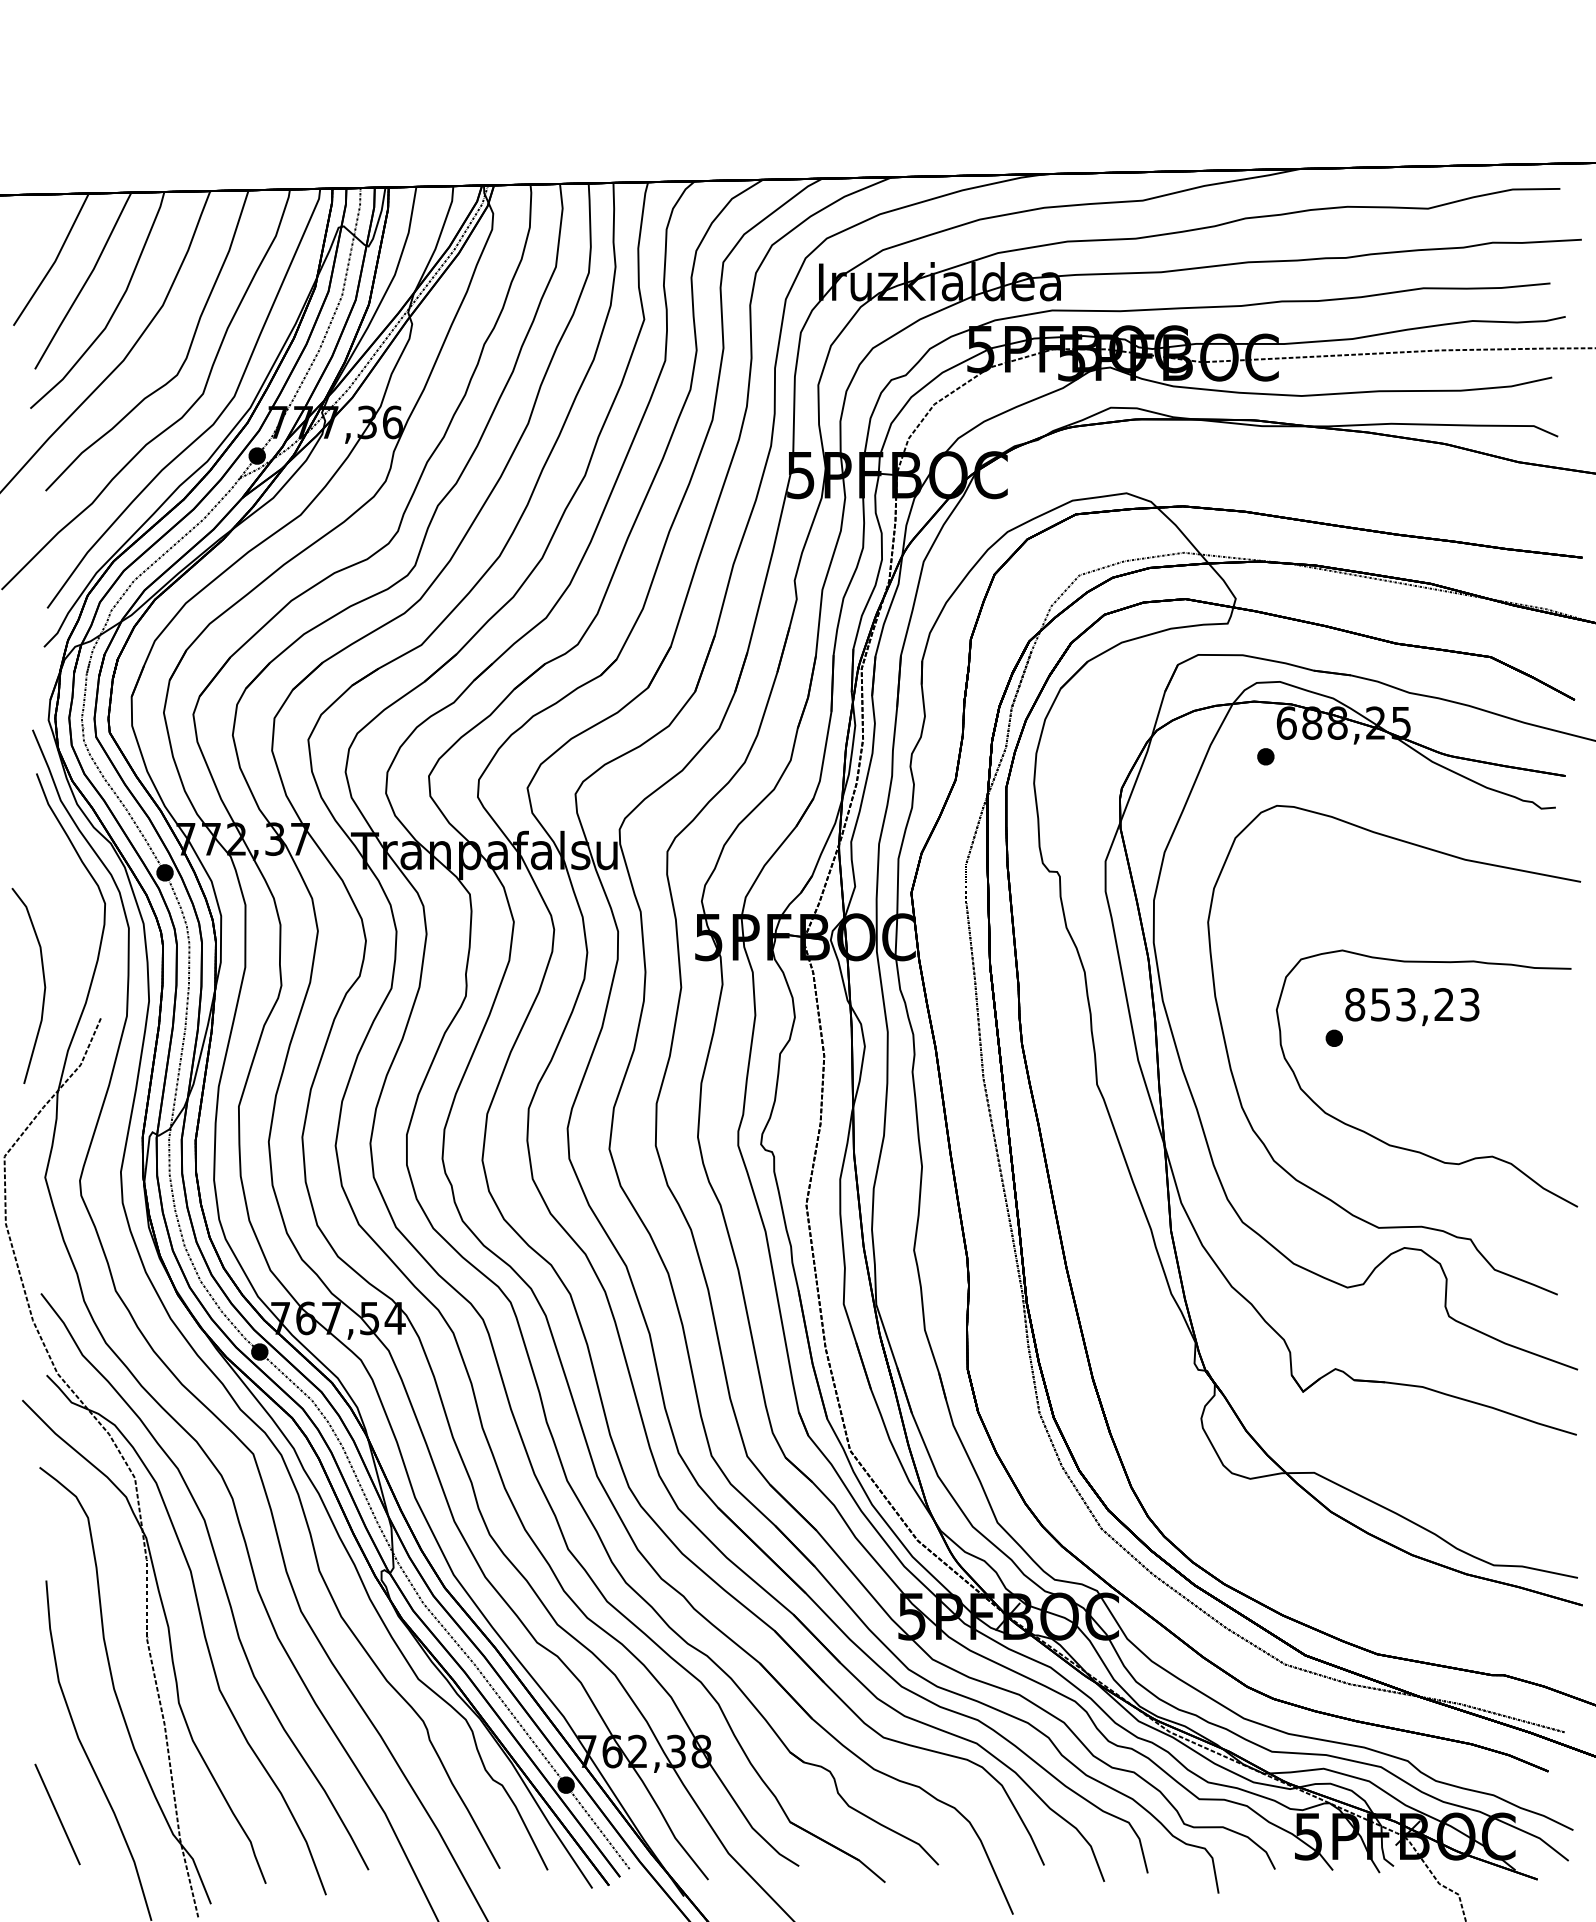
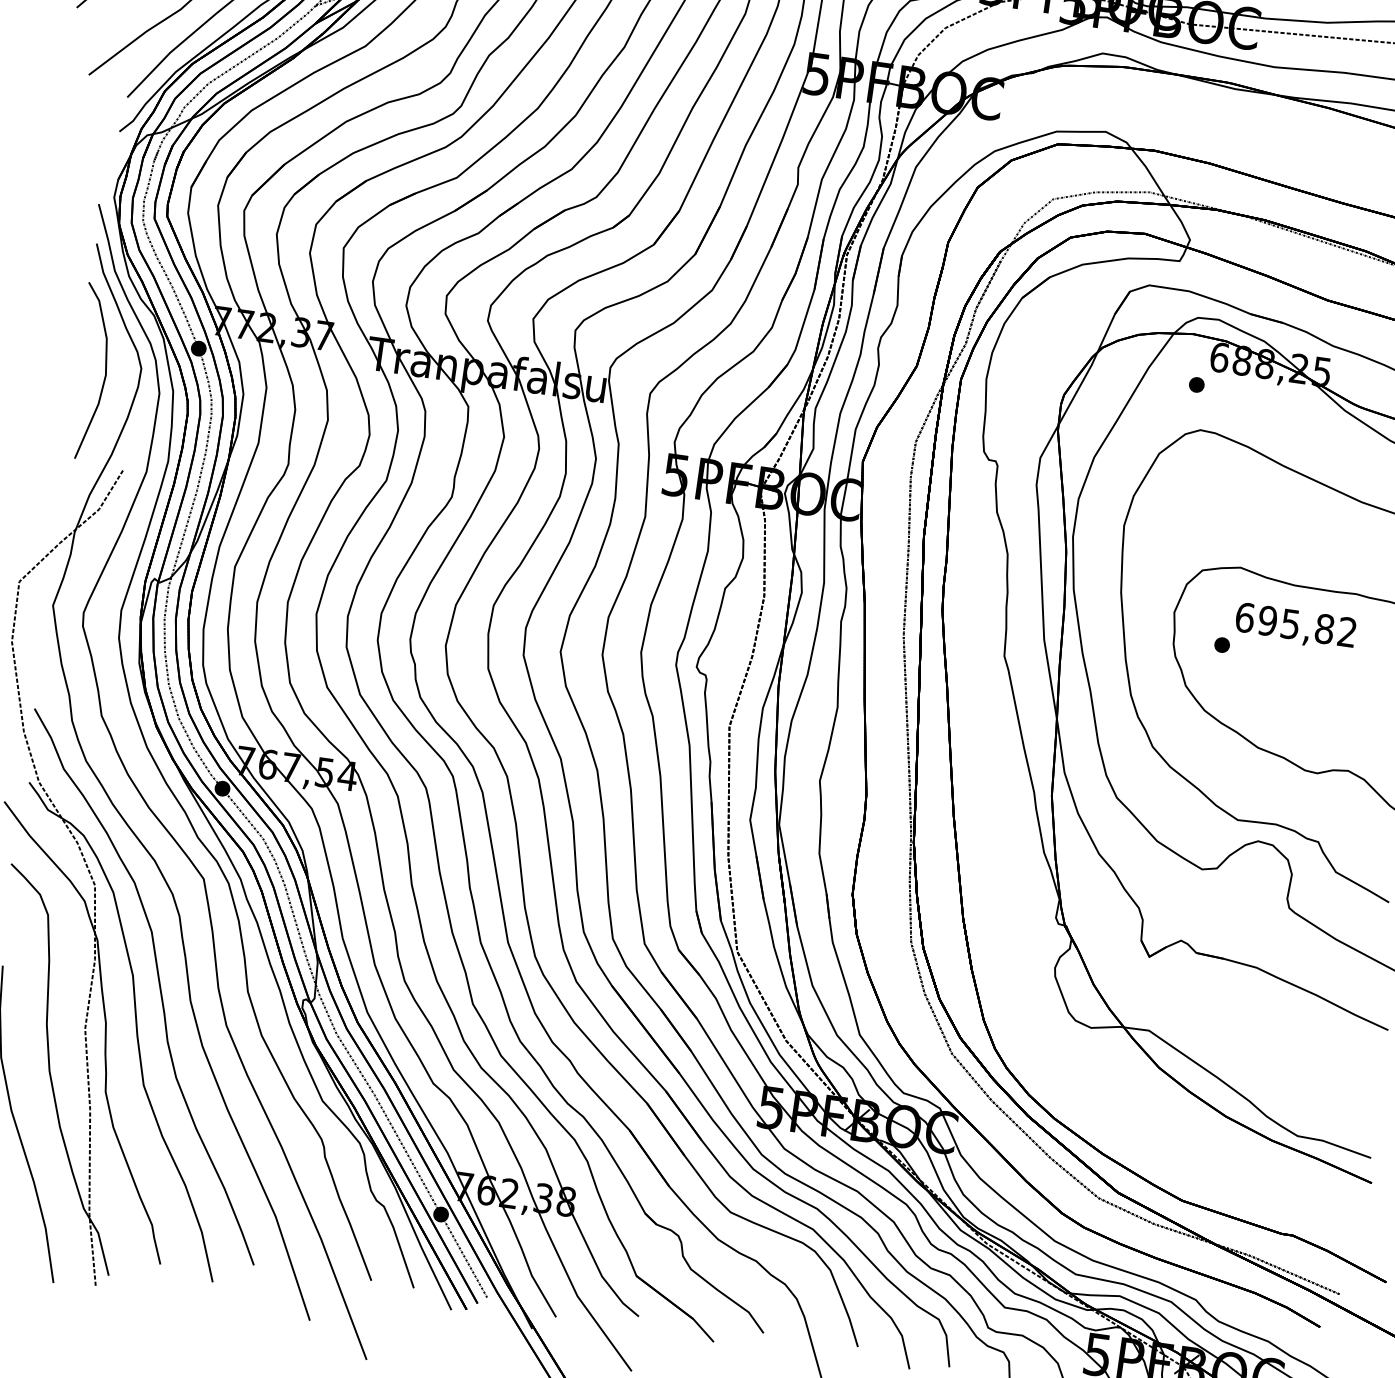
curve: (43, 983) -> (104, 371), moved
text: (1412, 1004) -> (1296, 624), 853,23 -> 695,82

